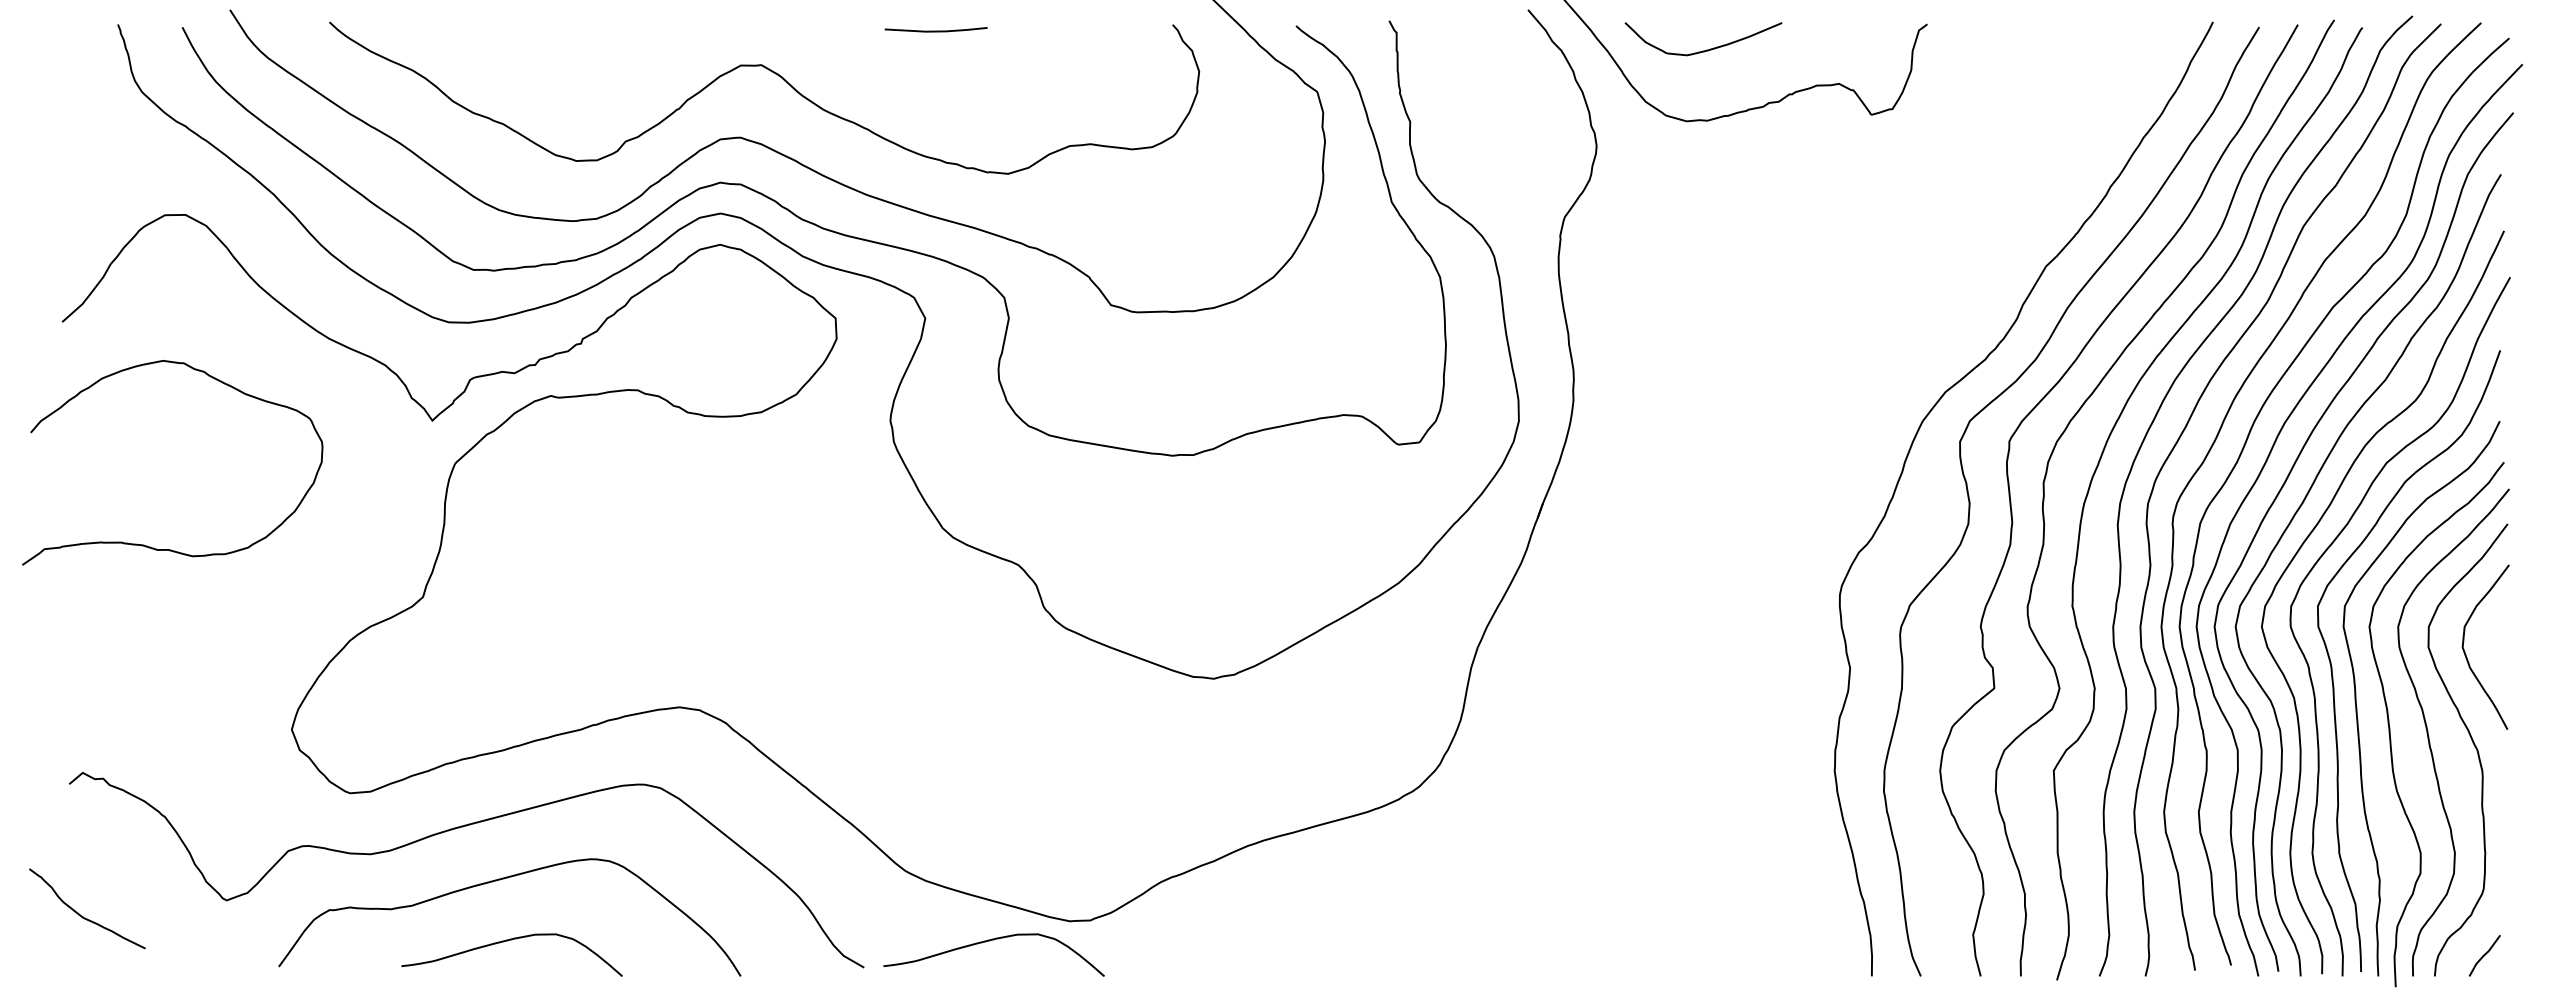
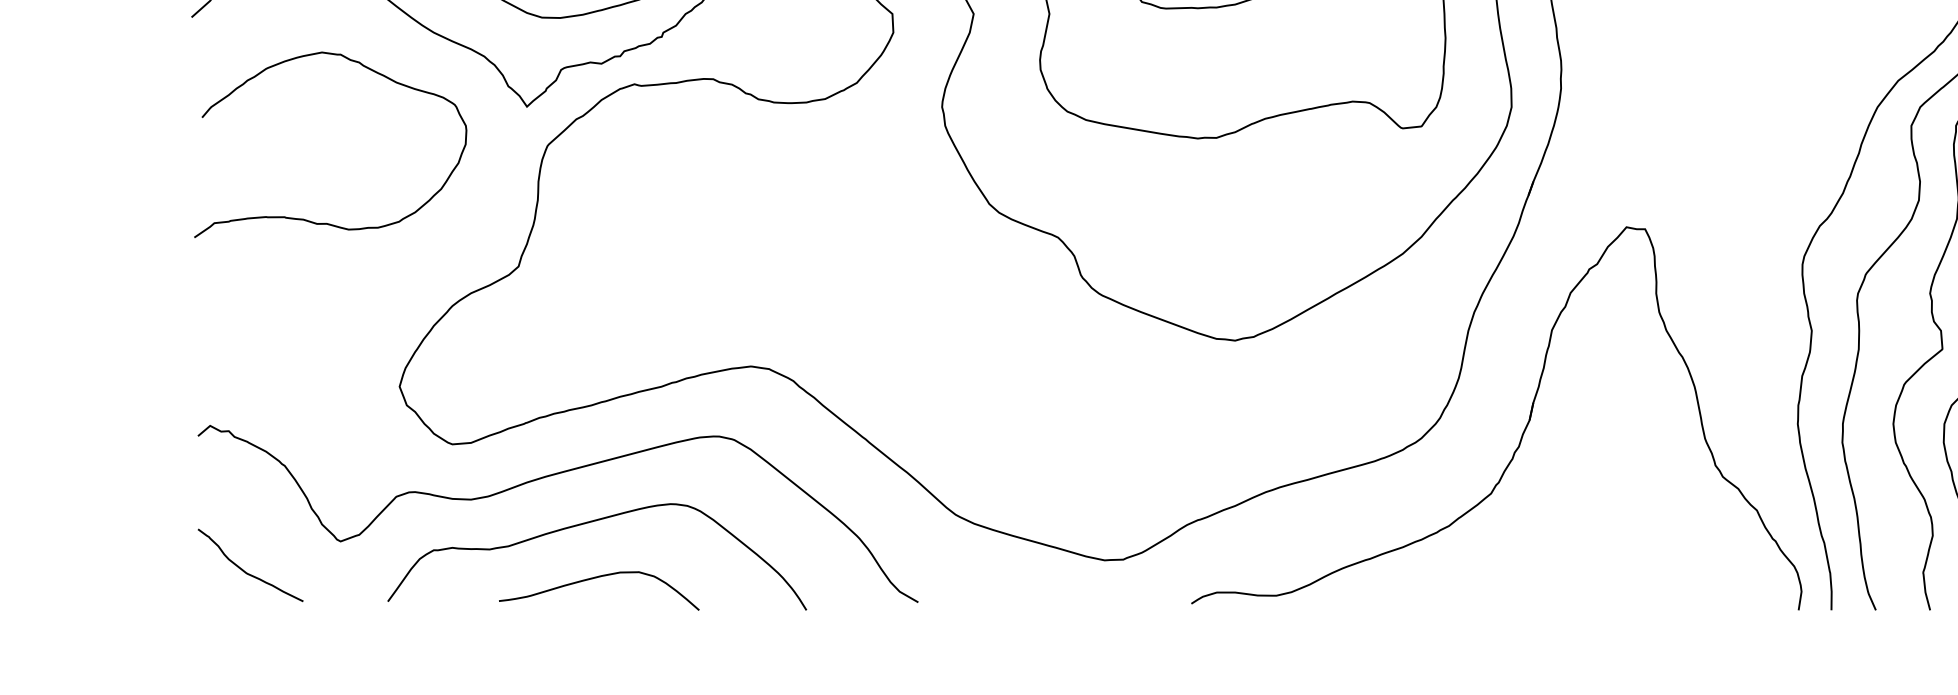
curve: (144, 544) -> (305, 218), moved
part: (1531, 779) -> (1523, 431), added
curve: (83, 916) -> (247, 572), moved
curve: (990, 941) -> (1032, 578), removed

